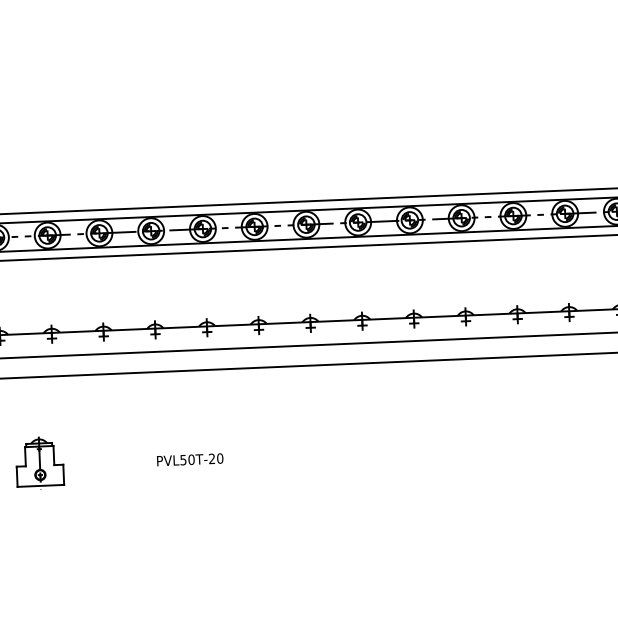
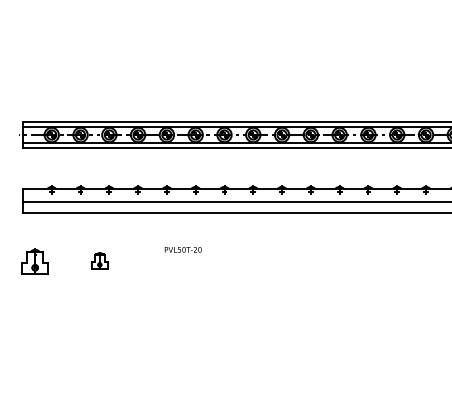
text: (188, 459) -> (182, 249), moved
part: (39, 461) -> (99, 260), size x0.6

